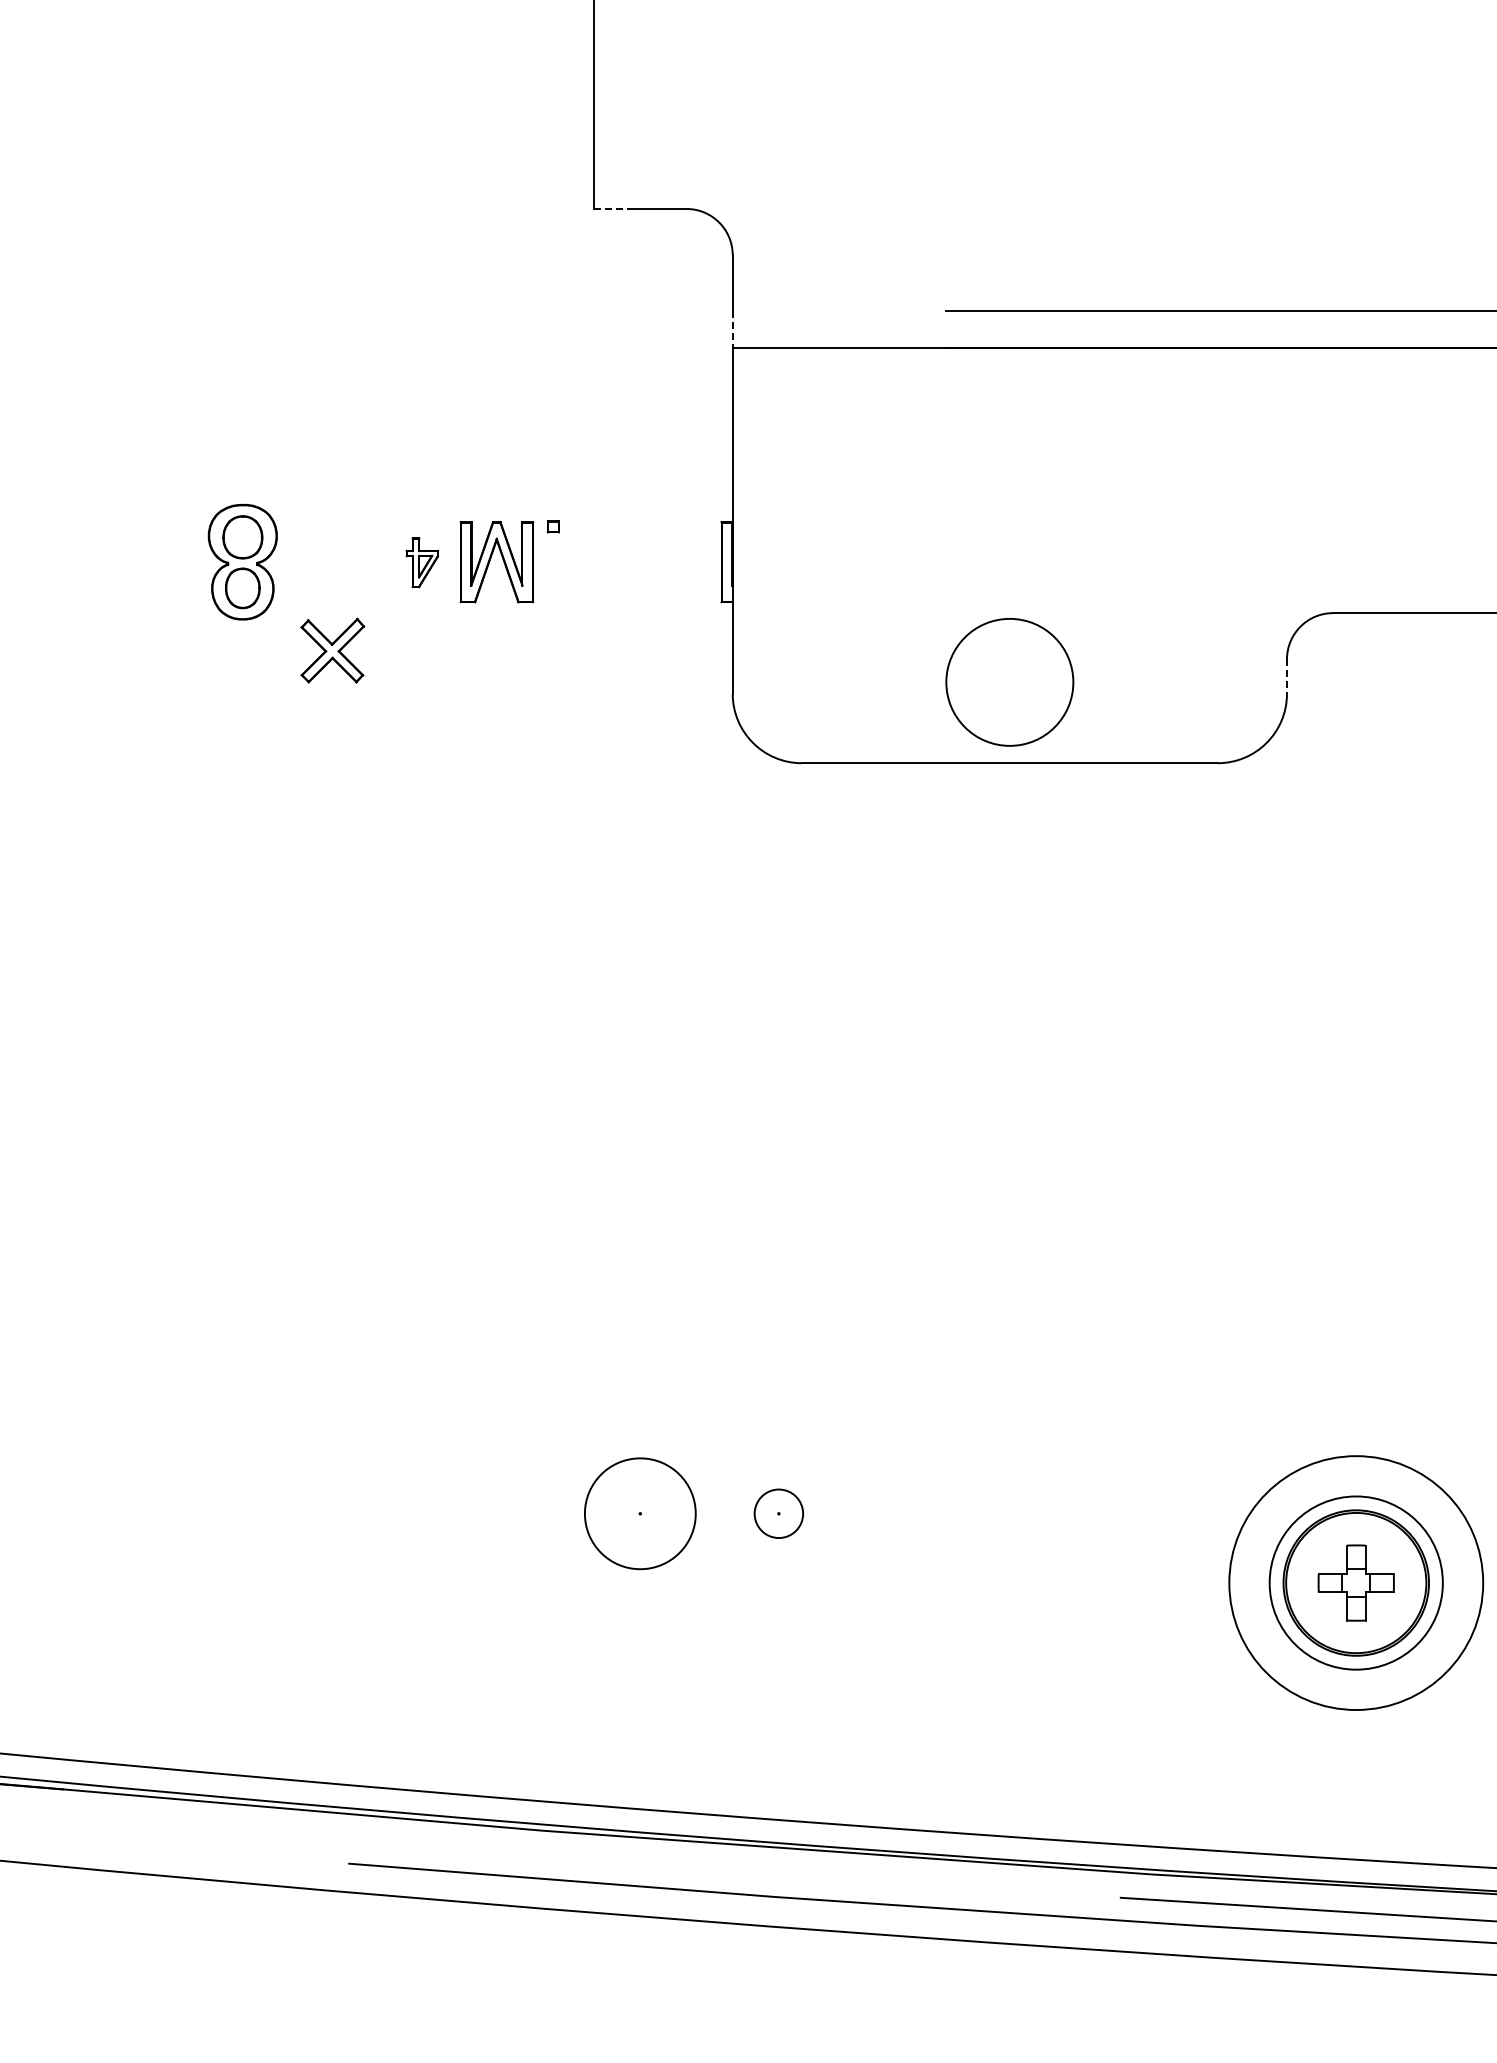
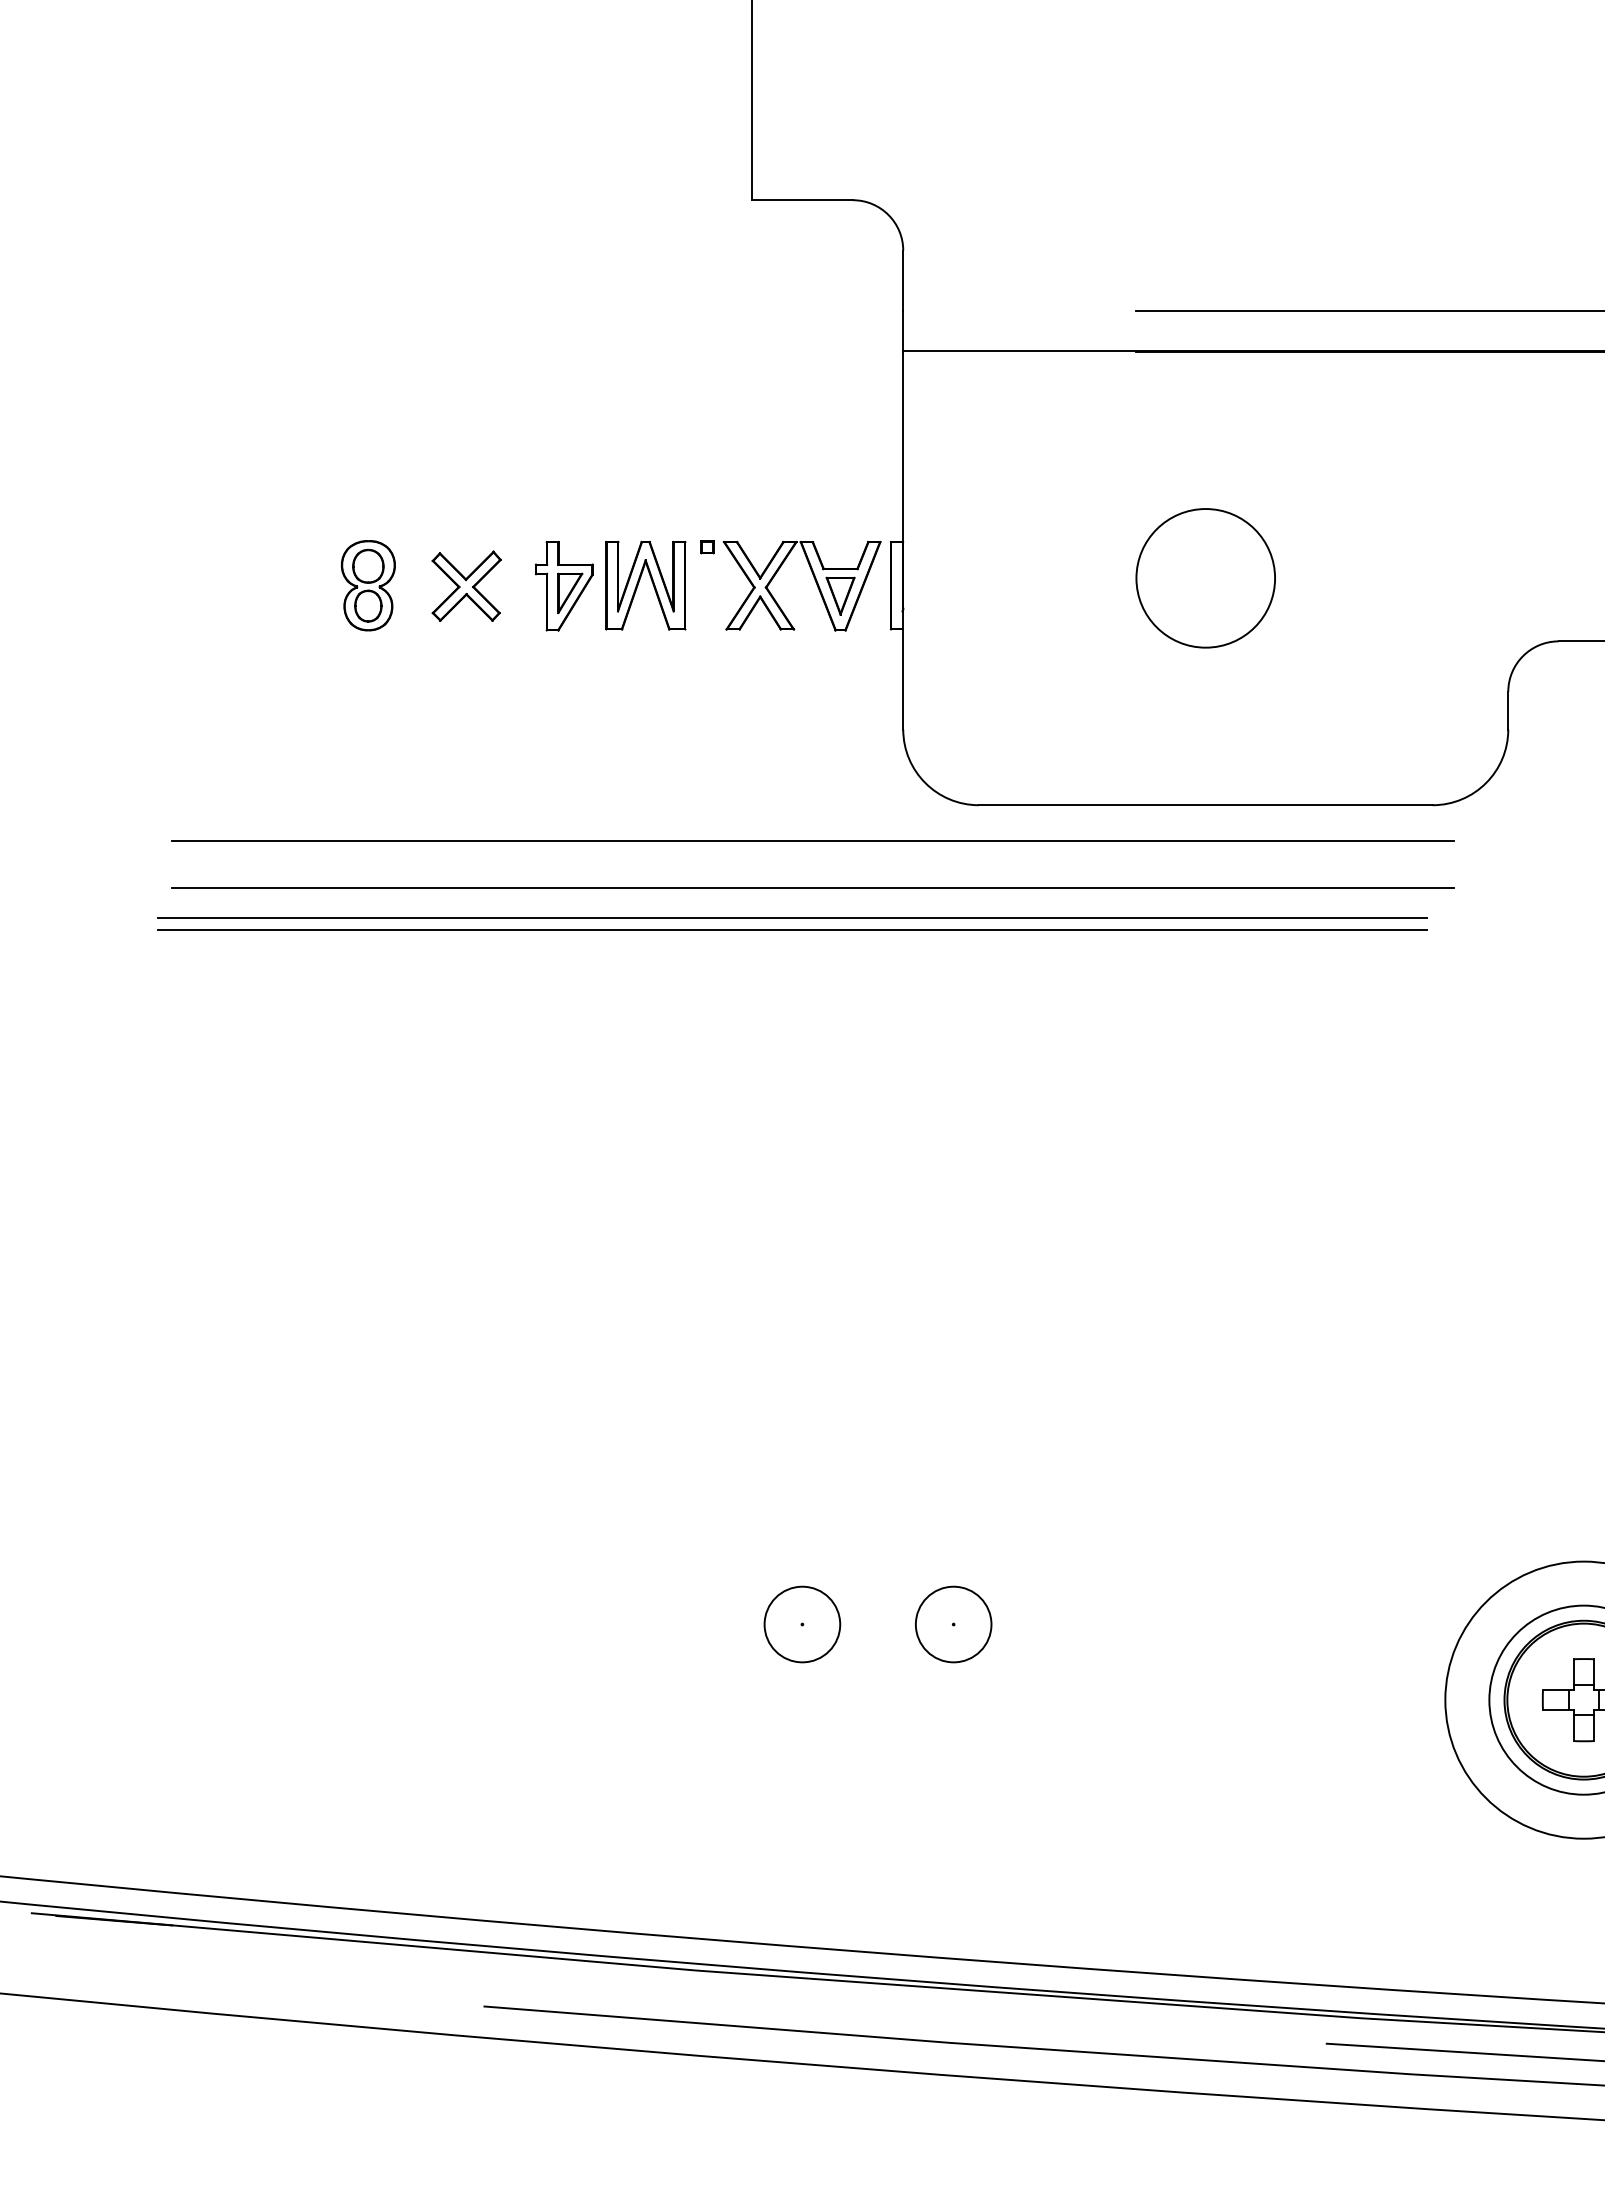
line: (613, 208) -> (773, 199), dashed -> solid
line: (732, 329) -> (903, 331), dashed -> solid
part: (651, 557) -> (814, 580), added
part: (242, 561) -> (368, 585), size x0.71
part: (422, 562) -> (564, 586), size x1.67
part: (332, 650) -> (466, 586), moved
line: (1286, 677) -> (1507, 711), dashed -> solid
circle: (1009, 682) -> (1205, 578), moved
line: (649, 796) -> (812, 841), added
line: (649, 838) -> (812, 887), added
line: (630, 866) -> (791, 917), added
line: (630, 877) -> (791, 929), added
circle: (639, 1513) -> (801, 1624), size x0.62
circle: (778, 1513) -> (953, 1624), size x1.43

